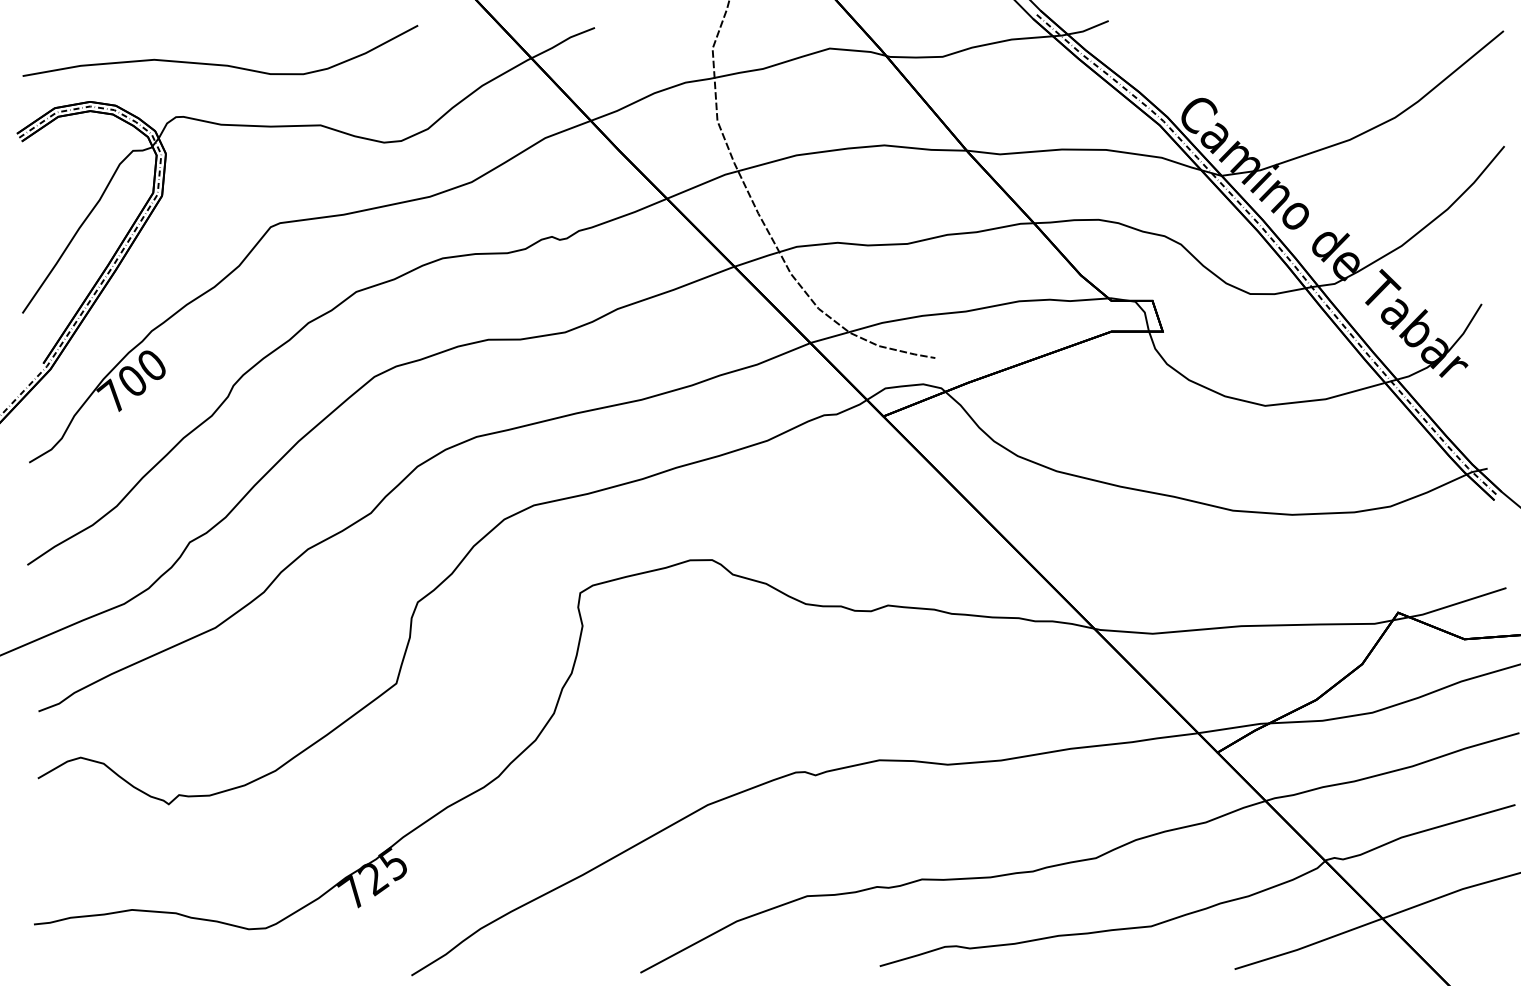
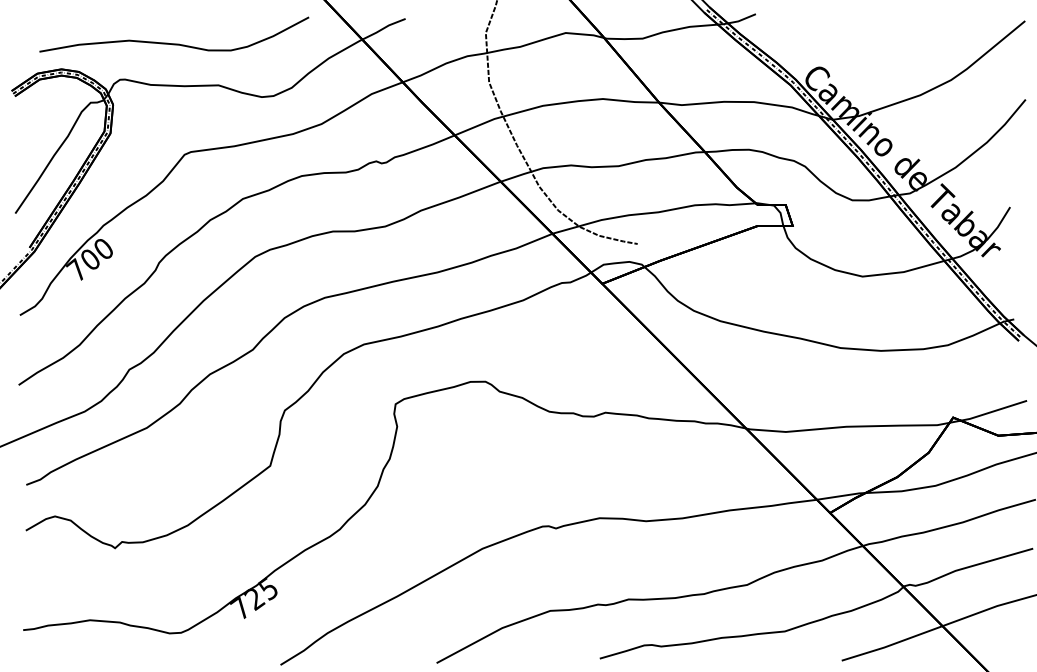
curve: (220, 63) -> (174, 43), moved

